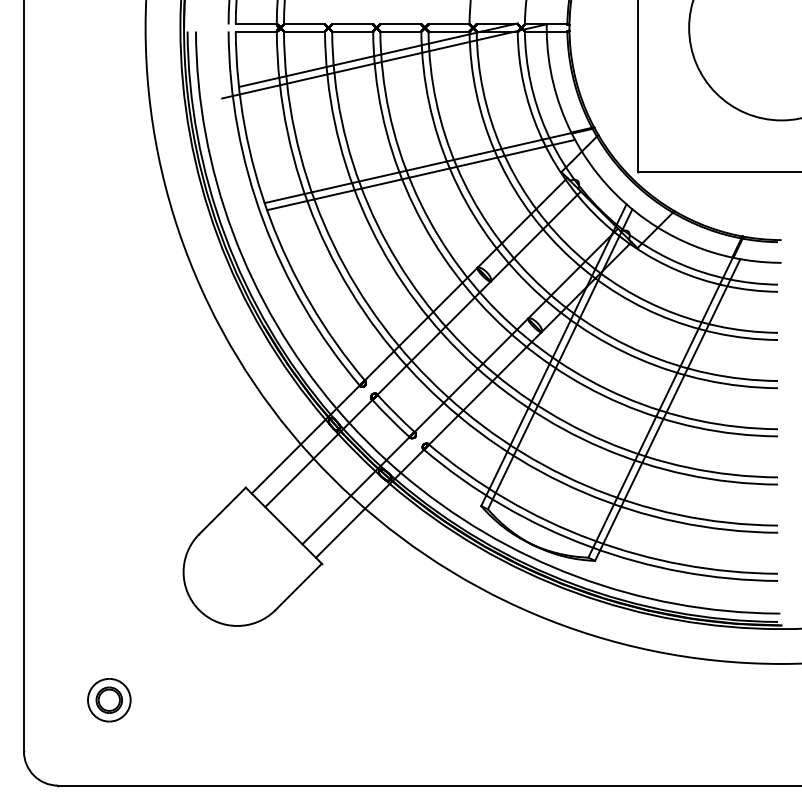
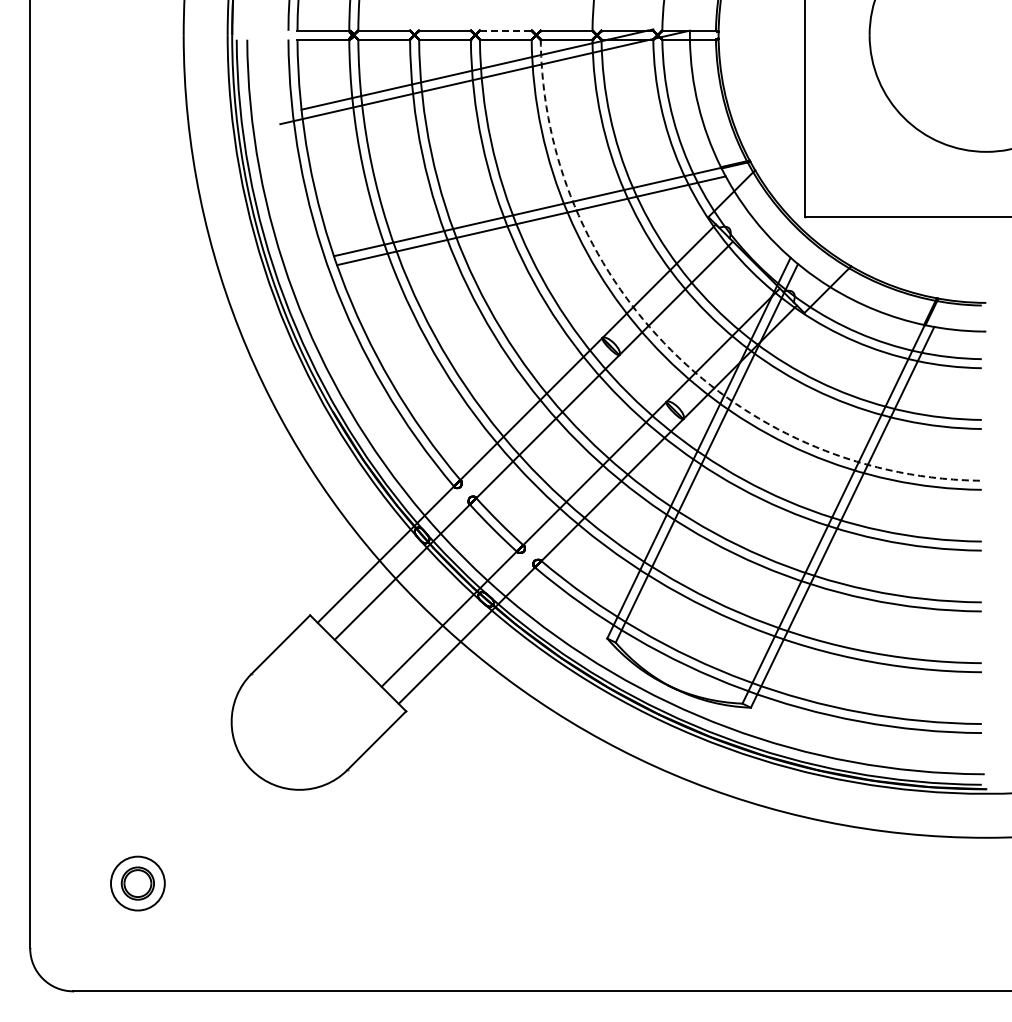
line: (400, 24) -> (505, 30), solid -> dashed
arc: (532, 277) -> (671, 350), solid -> dashed

